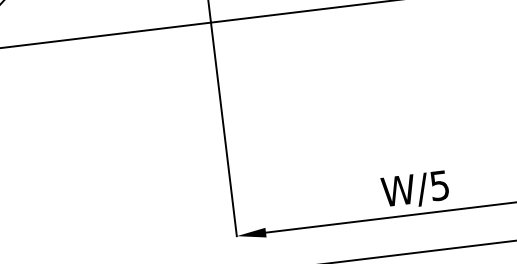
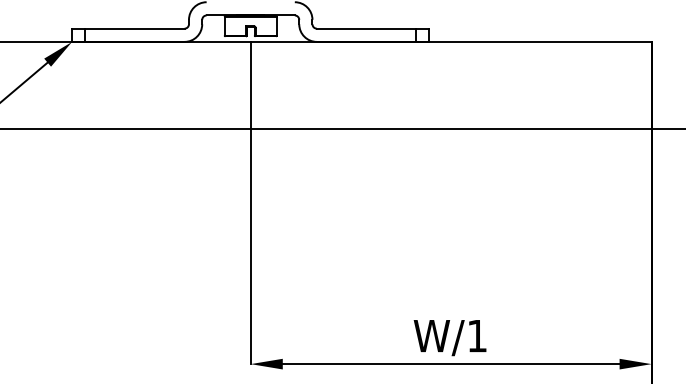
text: (439, 186) -> (477, 336), W/5 -> W/1

